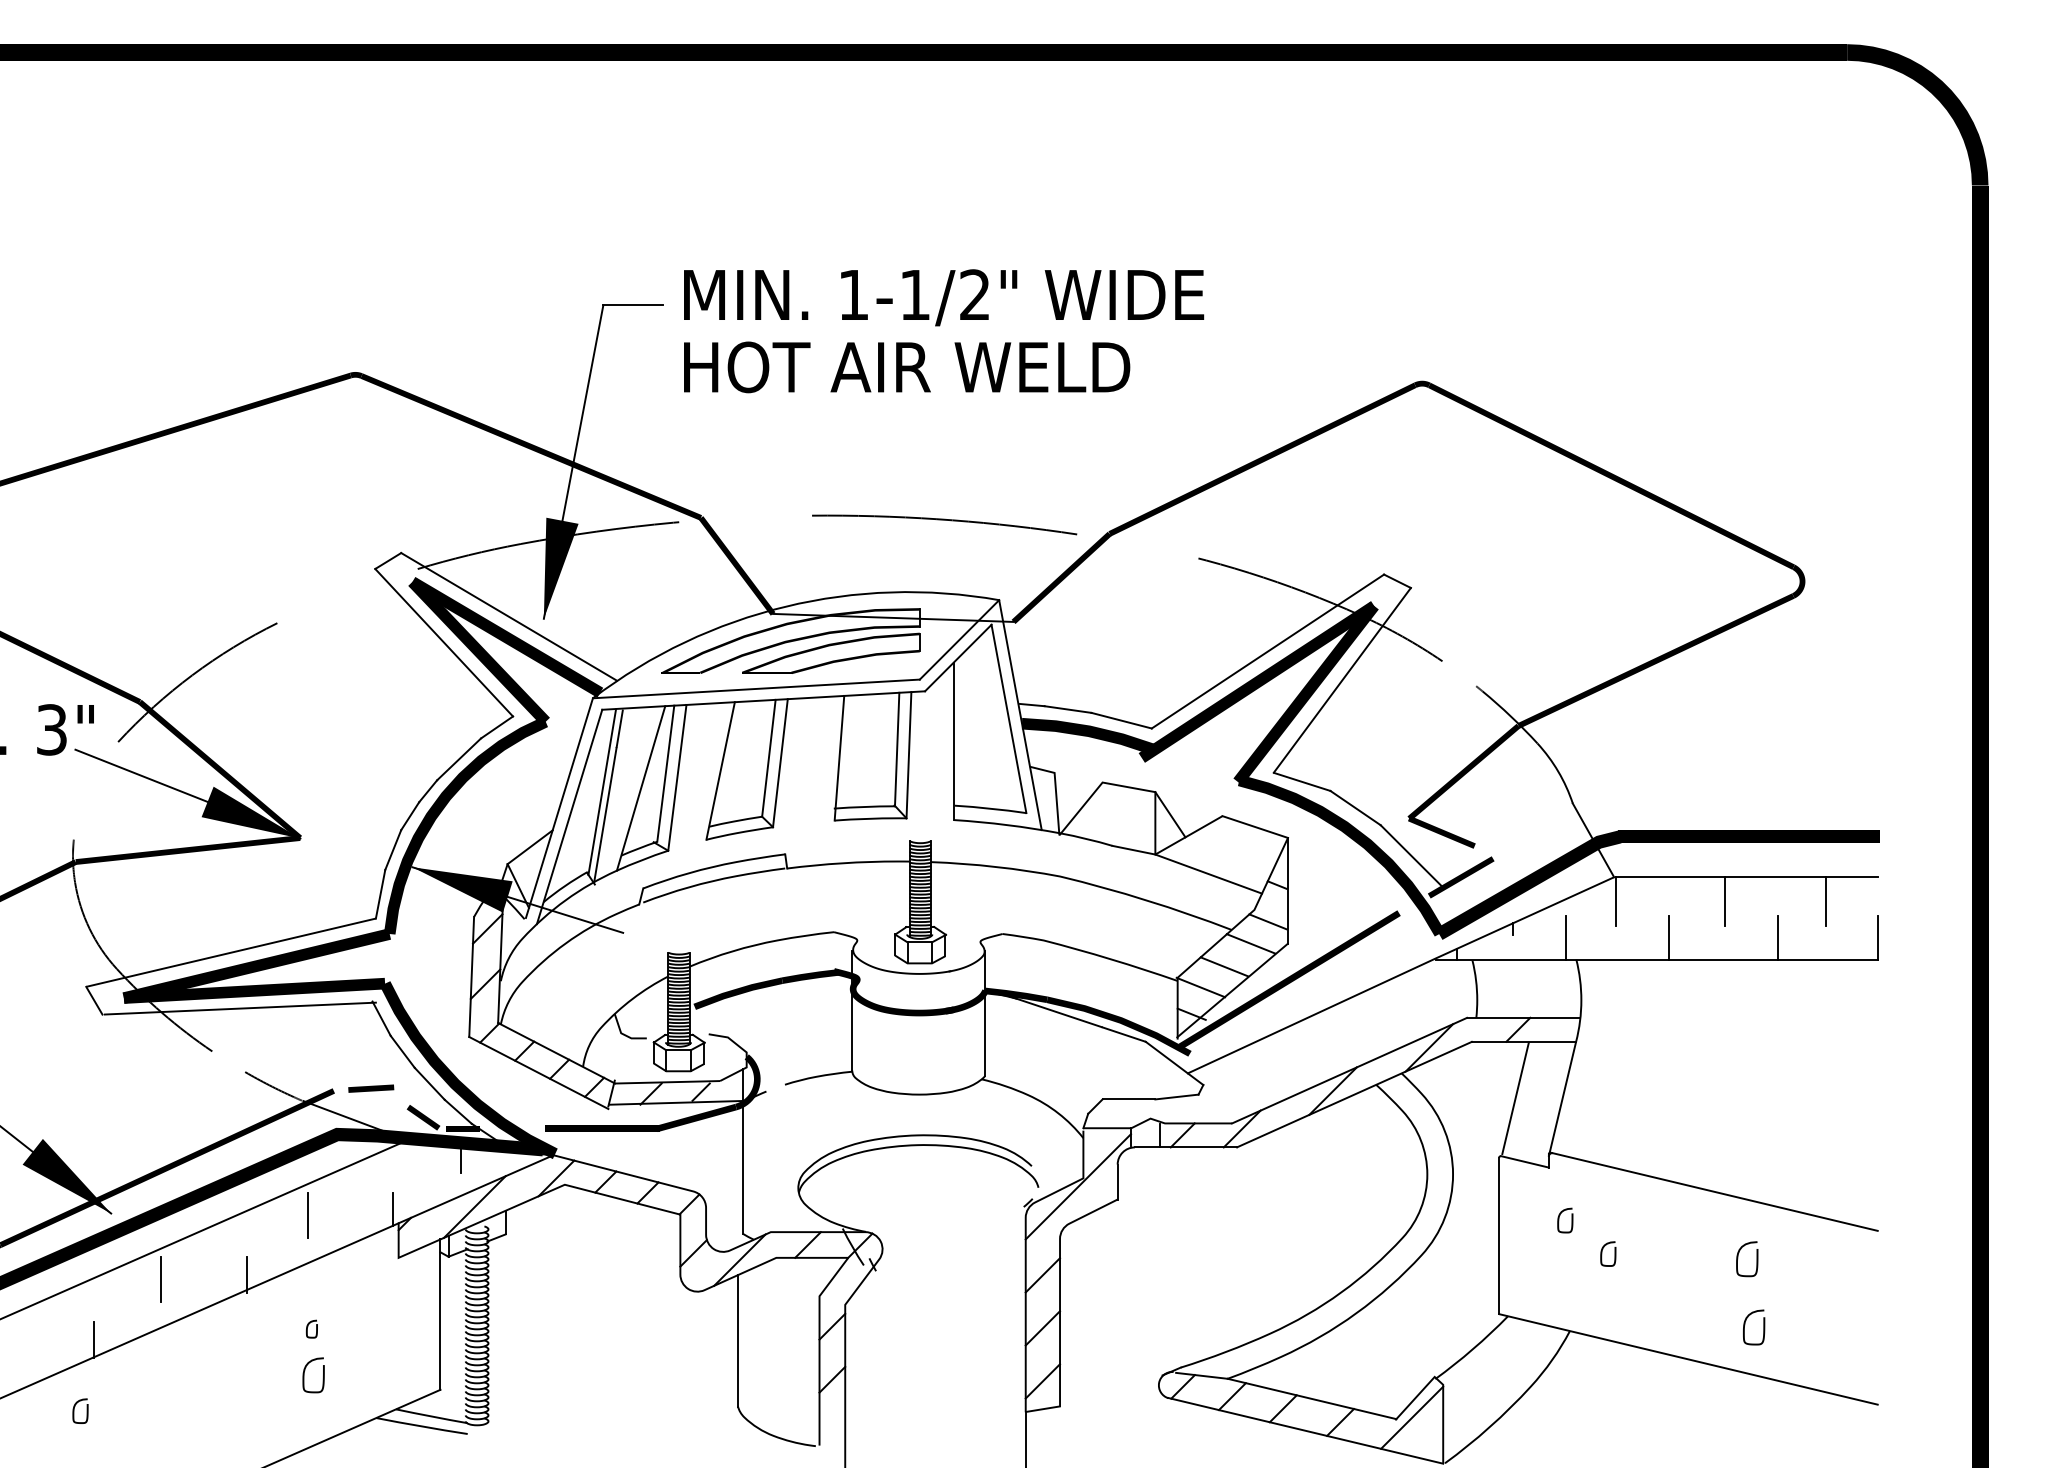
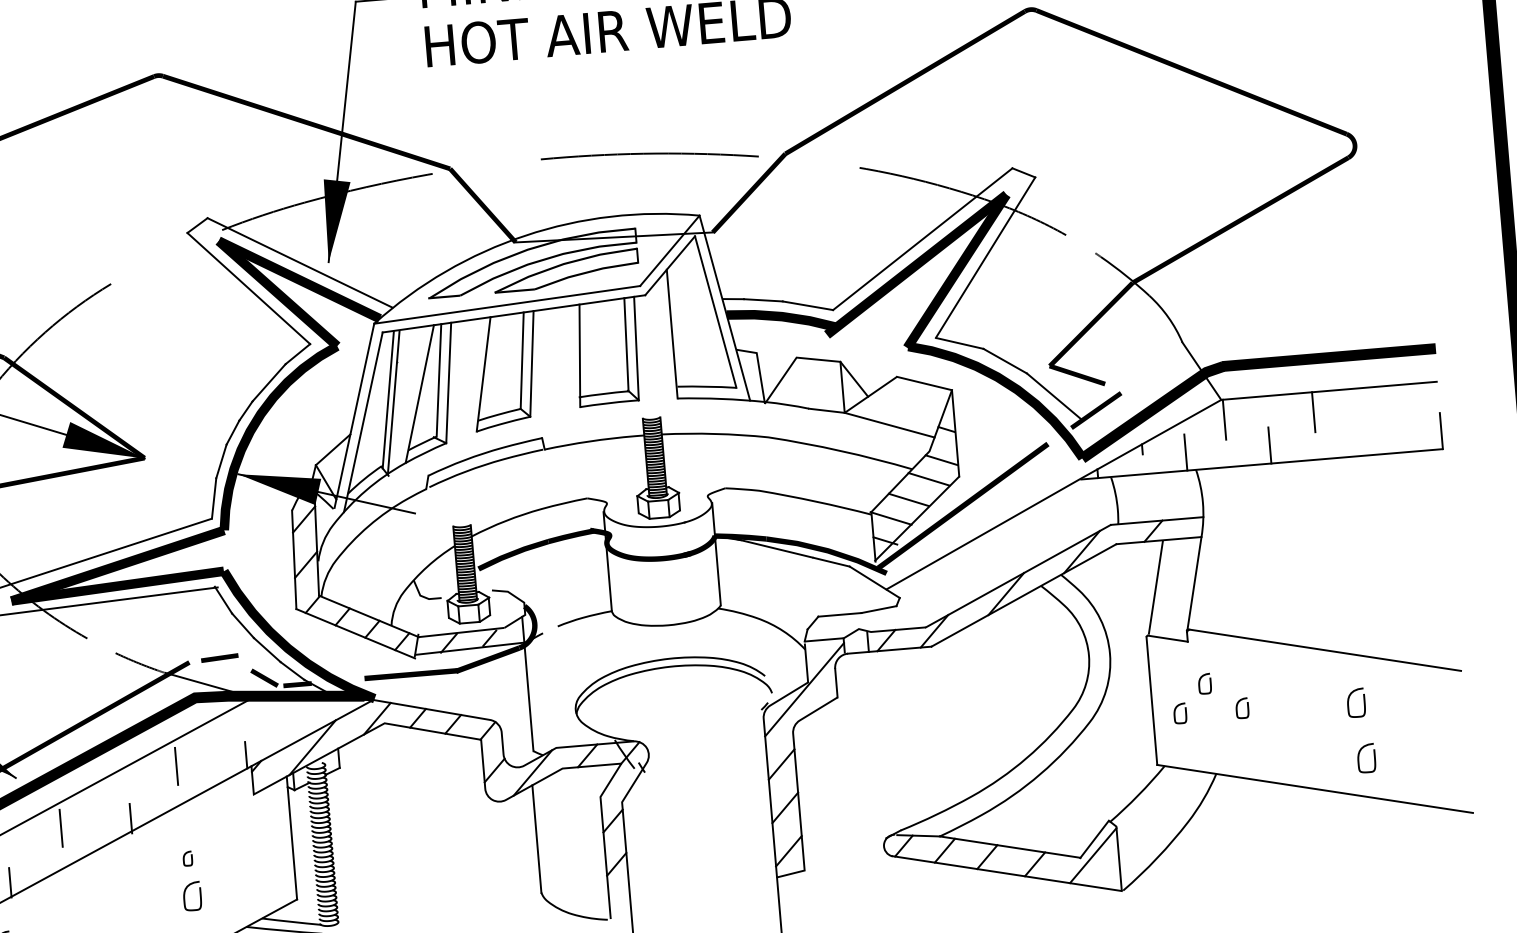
line: (1825, 901) -> (1395, 405), removed
line: (1777, 937) -> (1358, 437), removed
line: (460, 1159) -> (297, 709), removed
curve: (1526, 1253) -> (1175, 713), added

